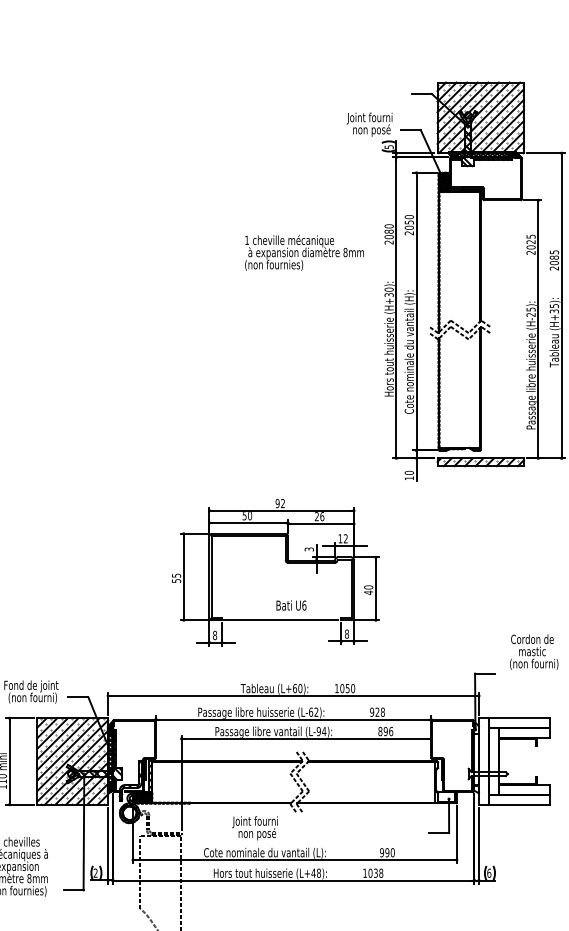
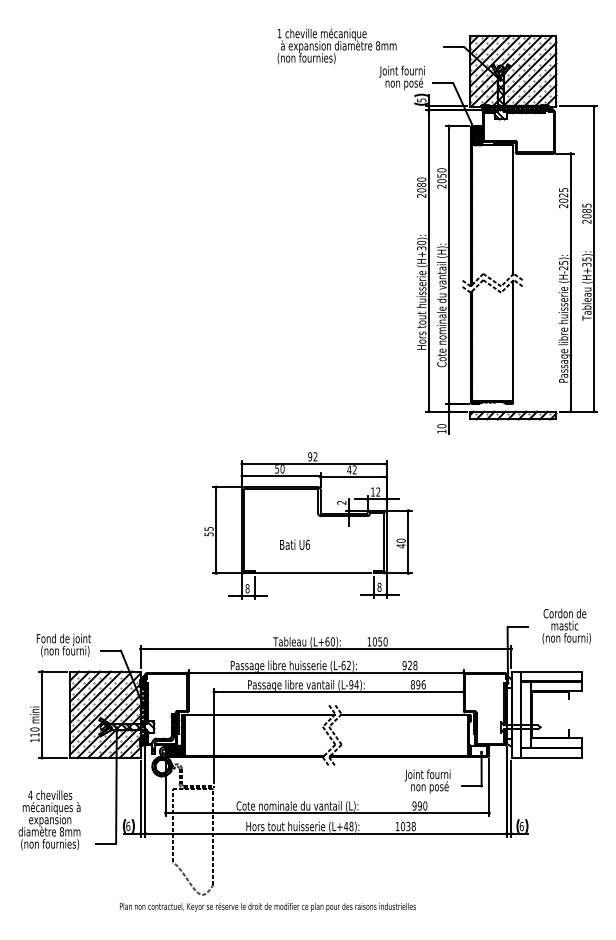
text: (303, 253) -> (336, 46), moved
text: (318, 516) -> (351, 469), 26 -> 42
text: (309, 549) -> (342, 502), 3 -> 2
text: (290, 605) -> (294, 544), moved
text: (533, 652) -> (566, 626), moved
text: (254, 828) -> (427, 781), moved
text: (95, 873) -> (128, 826), 2 -> 6

